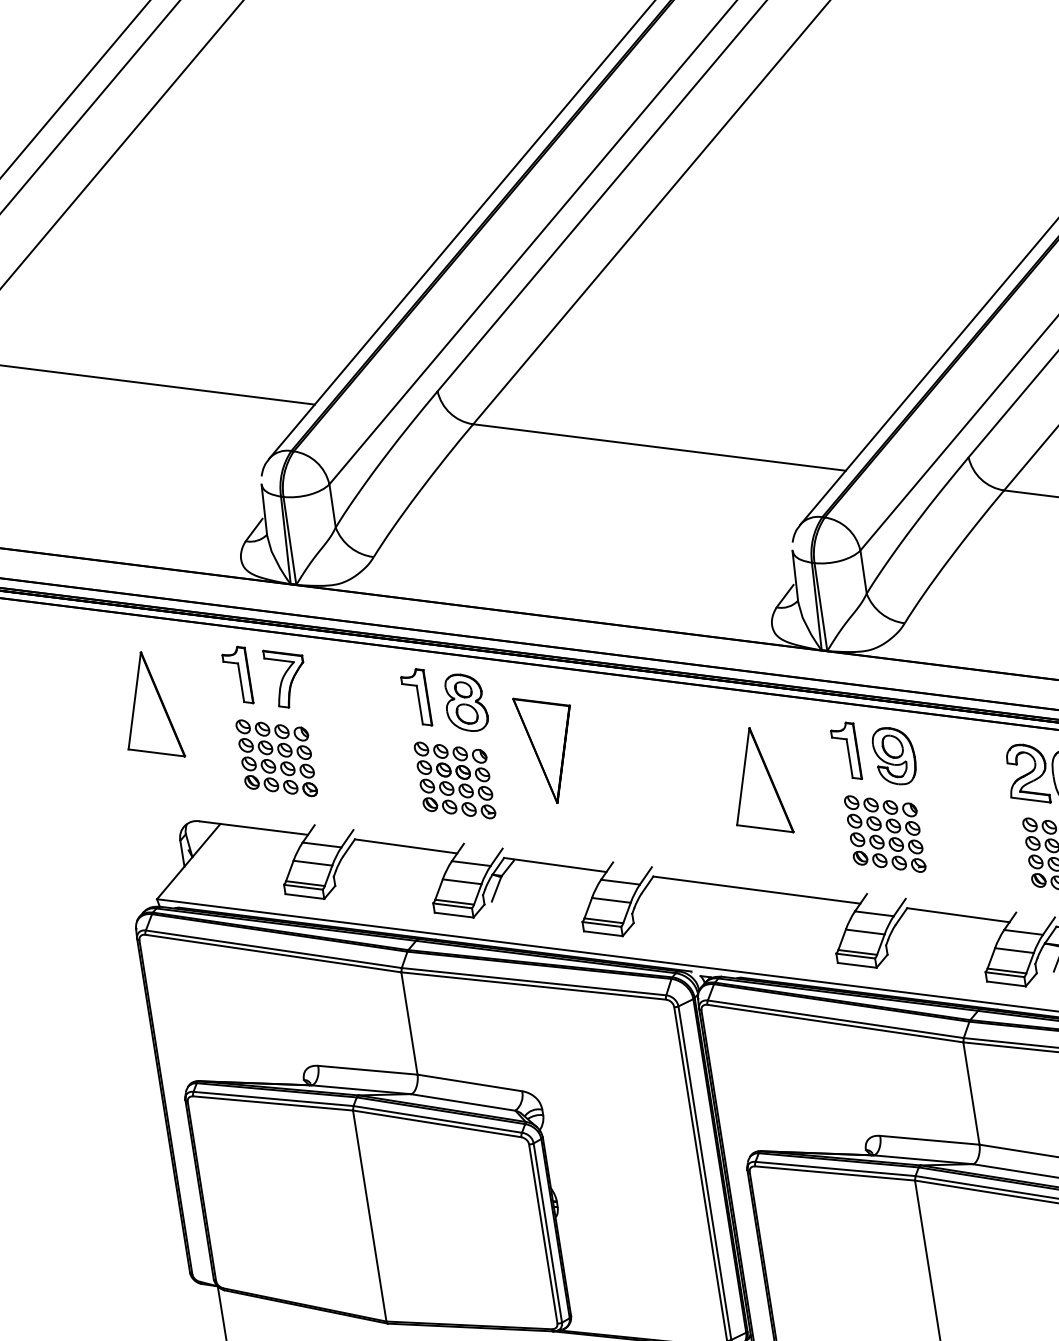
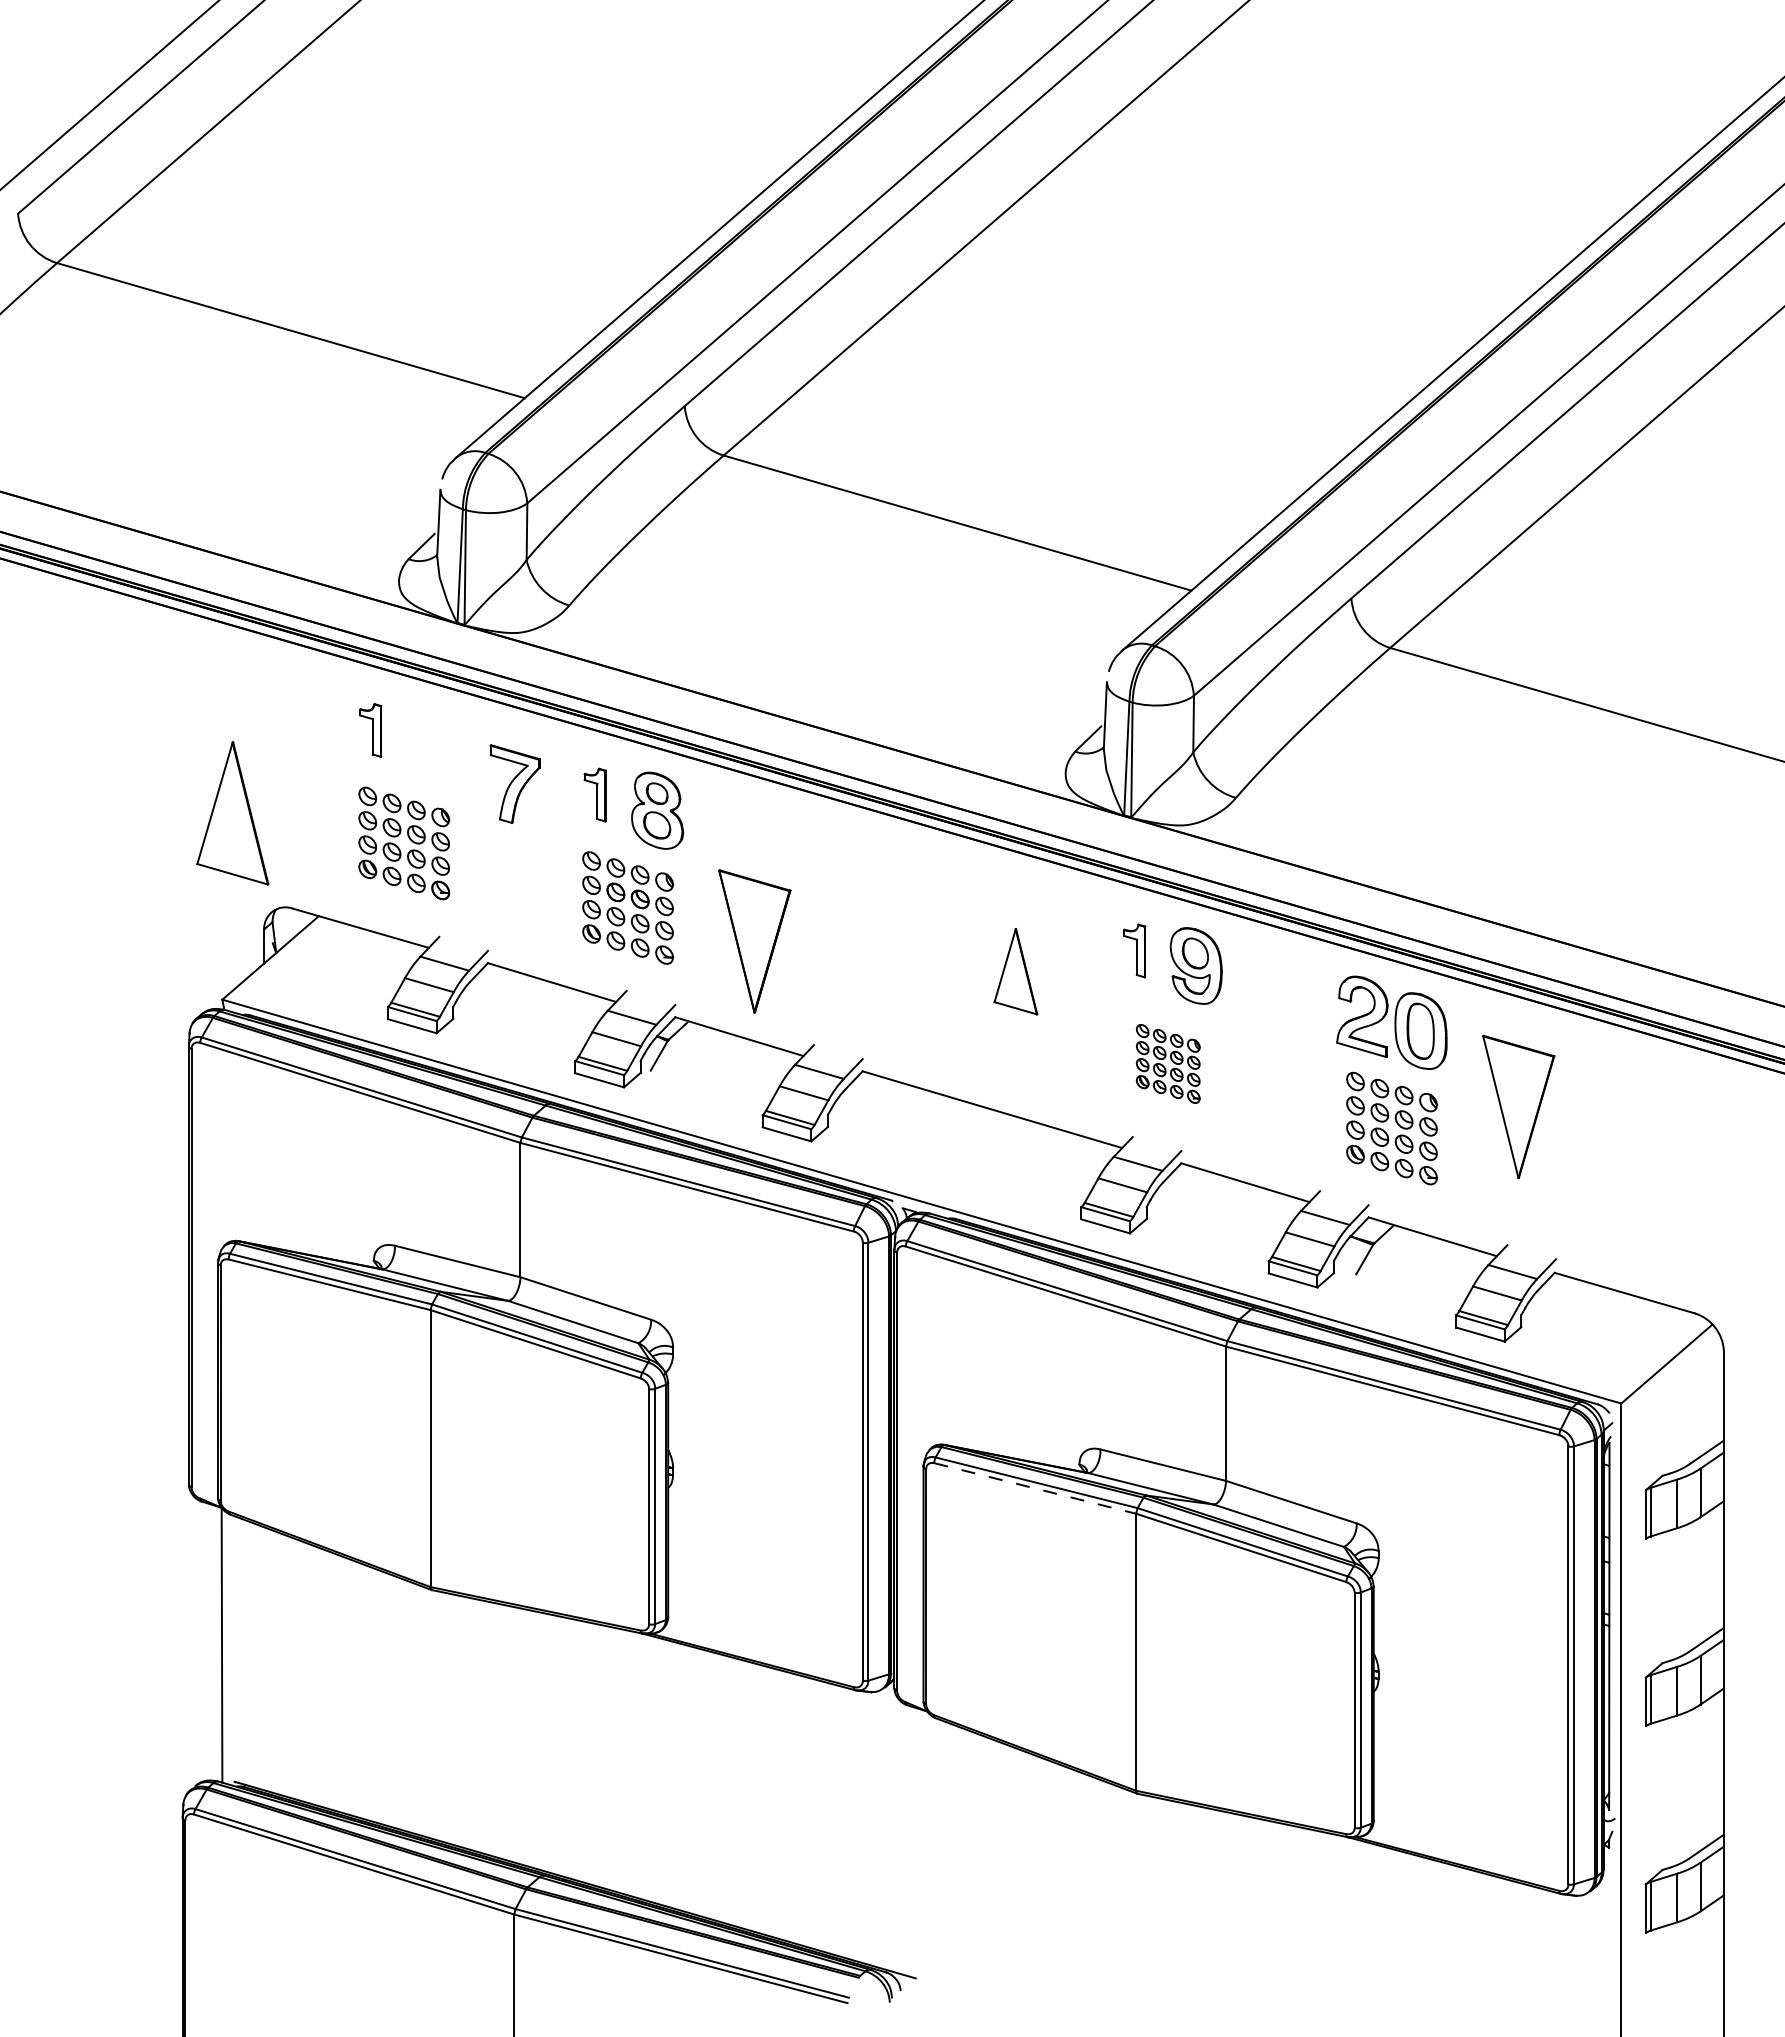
part: (237, 676) -> (370, 730), size x0.7
part: (285, 677) -> (514, 783), moved
part: (416, 697) -> (595, 794), size x0.7
part: (149, 706) -> (232, 813), moved
part: (548, 748) -> (754, 941), moved
part: (845, 751) -> (1134, 950), size x0.7
part: (757, 782) -> (1015, 971), size x0.6
part: (885, 833) -> (1168, 1063), size x0.7
line: (835, 1173) -> (1035, 1488), solid -> dashed

